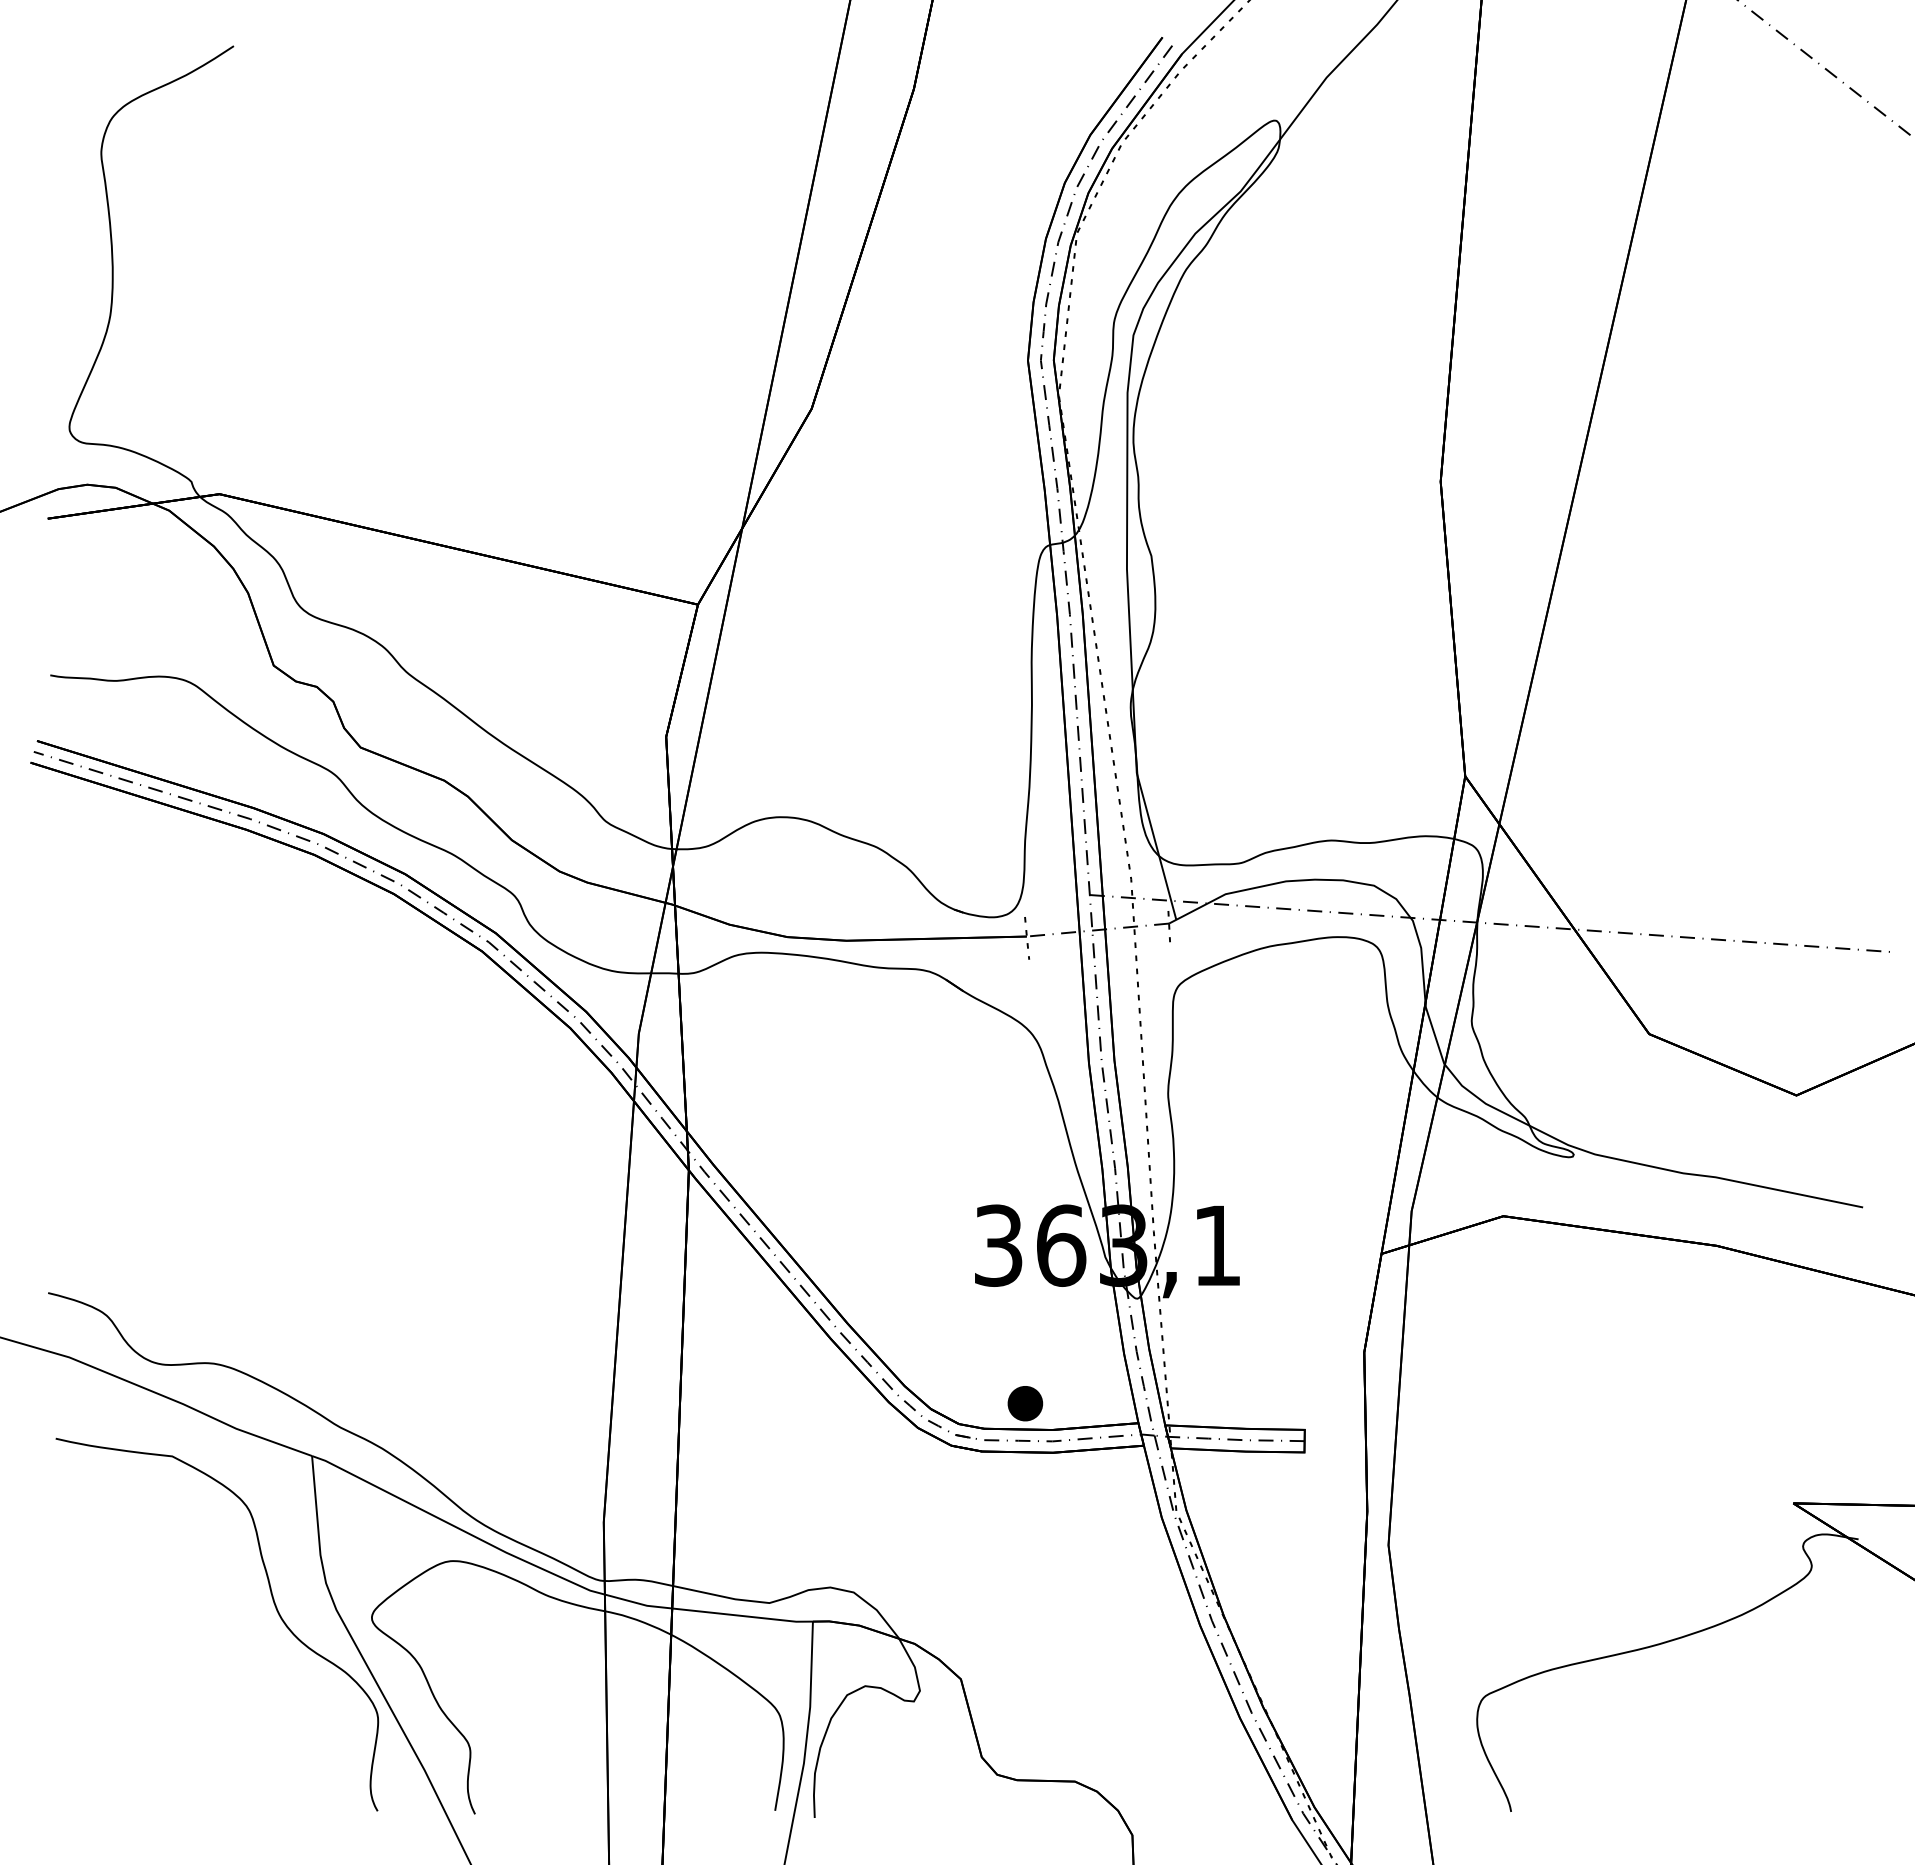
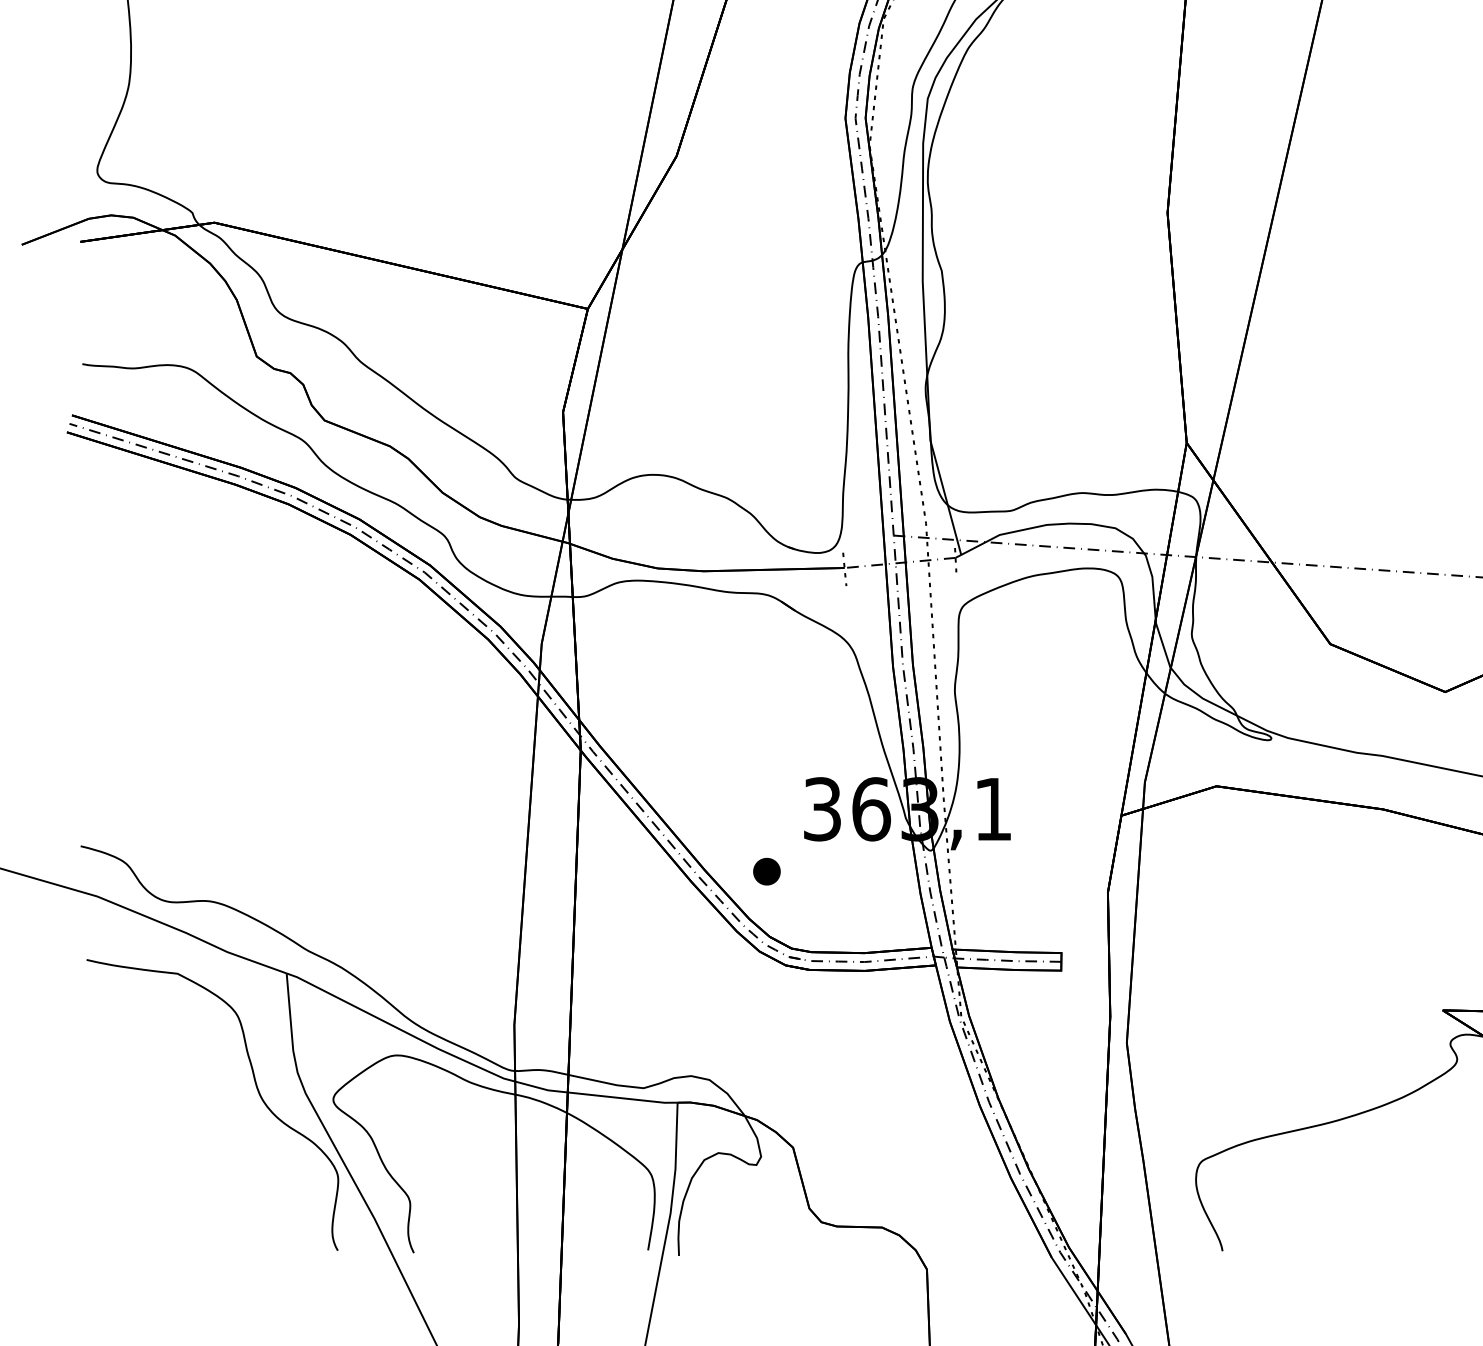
part: (1025, 1403) -> (767, 871), moved

